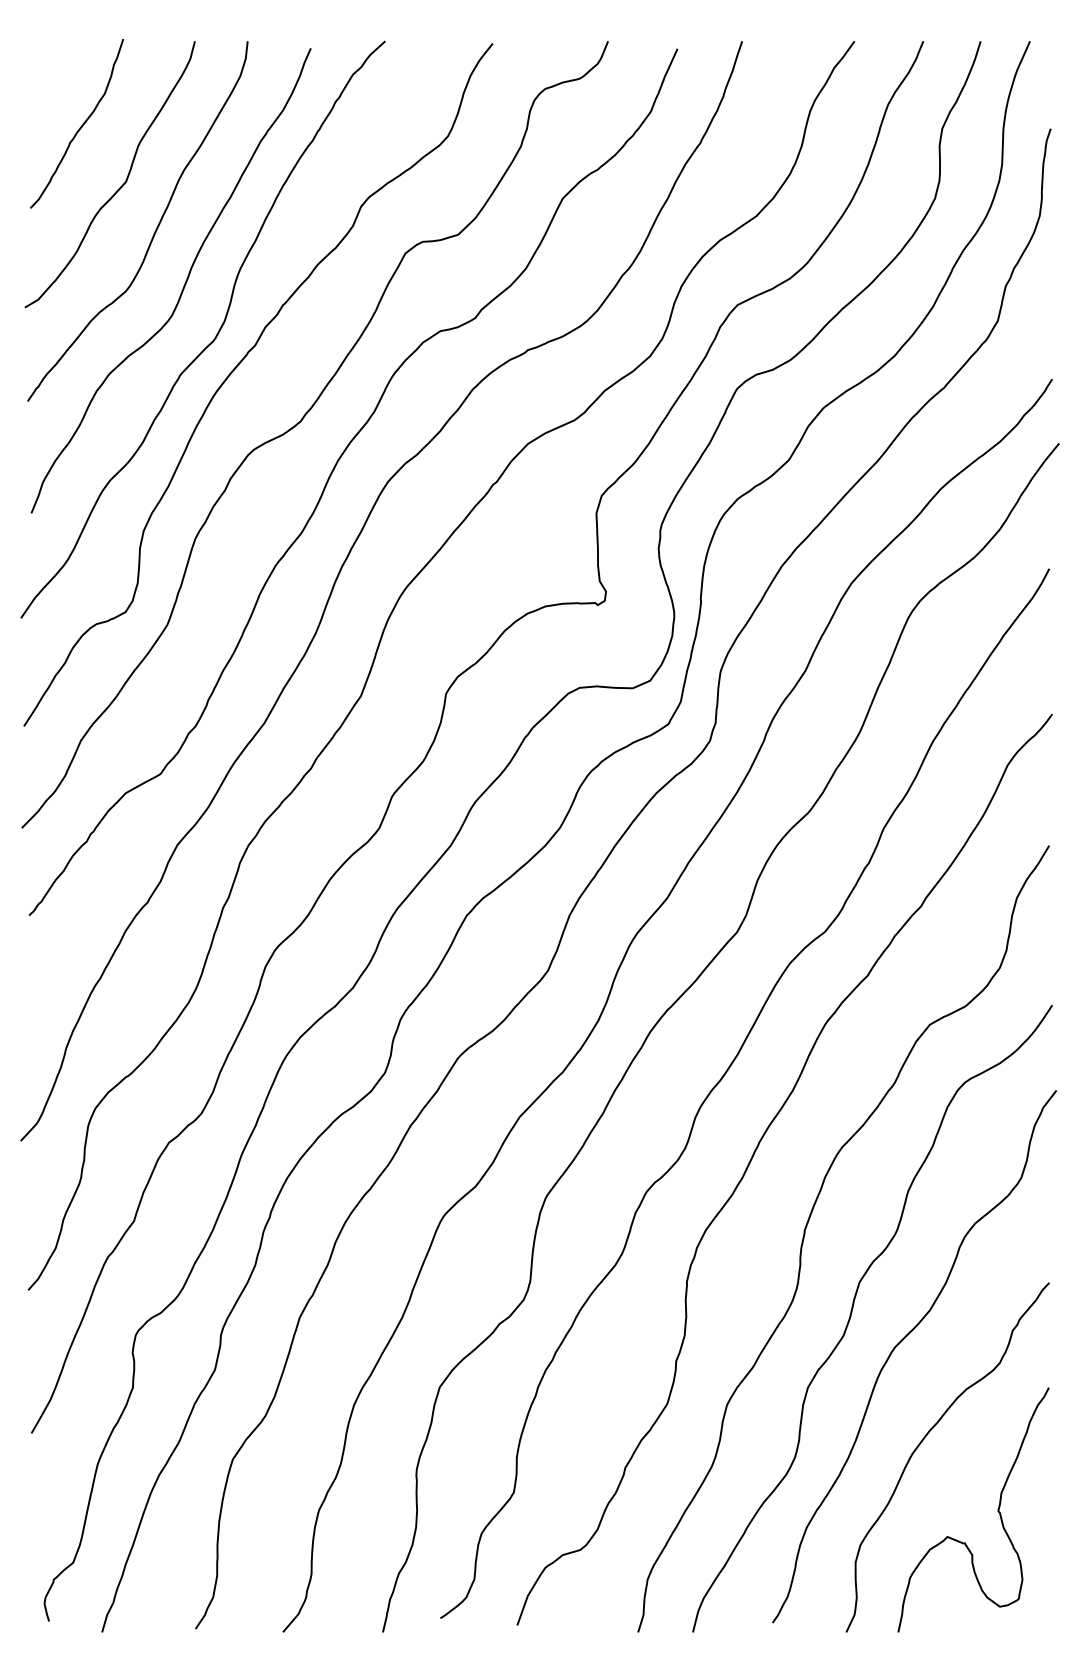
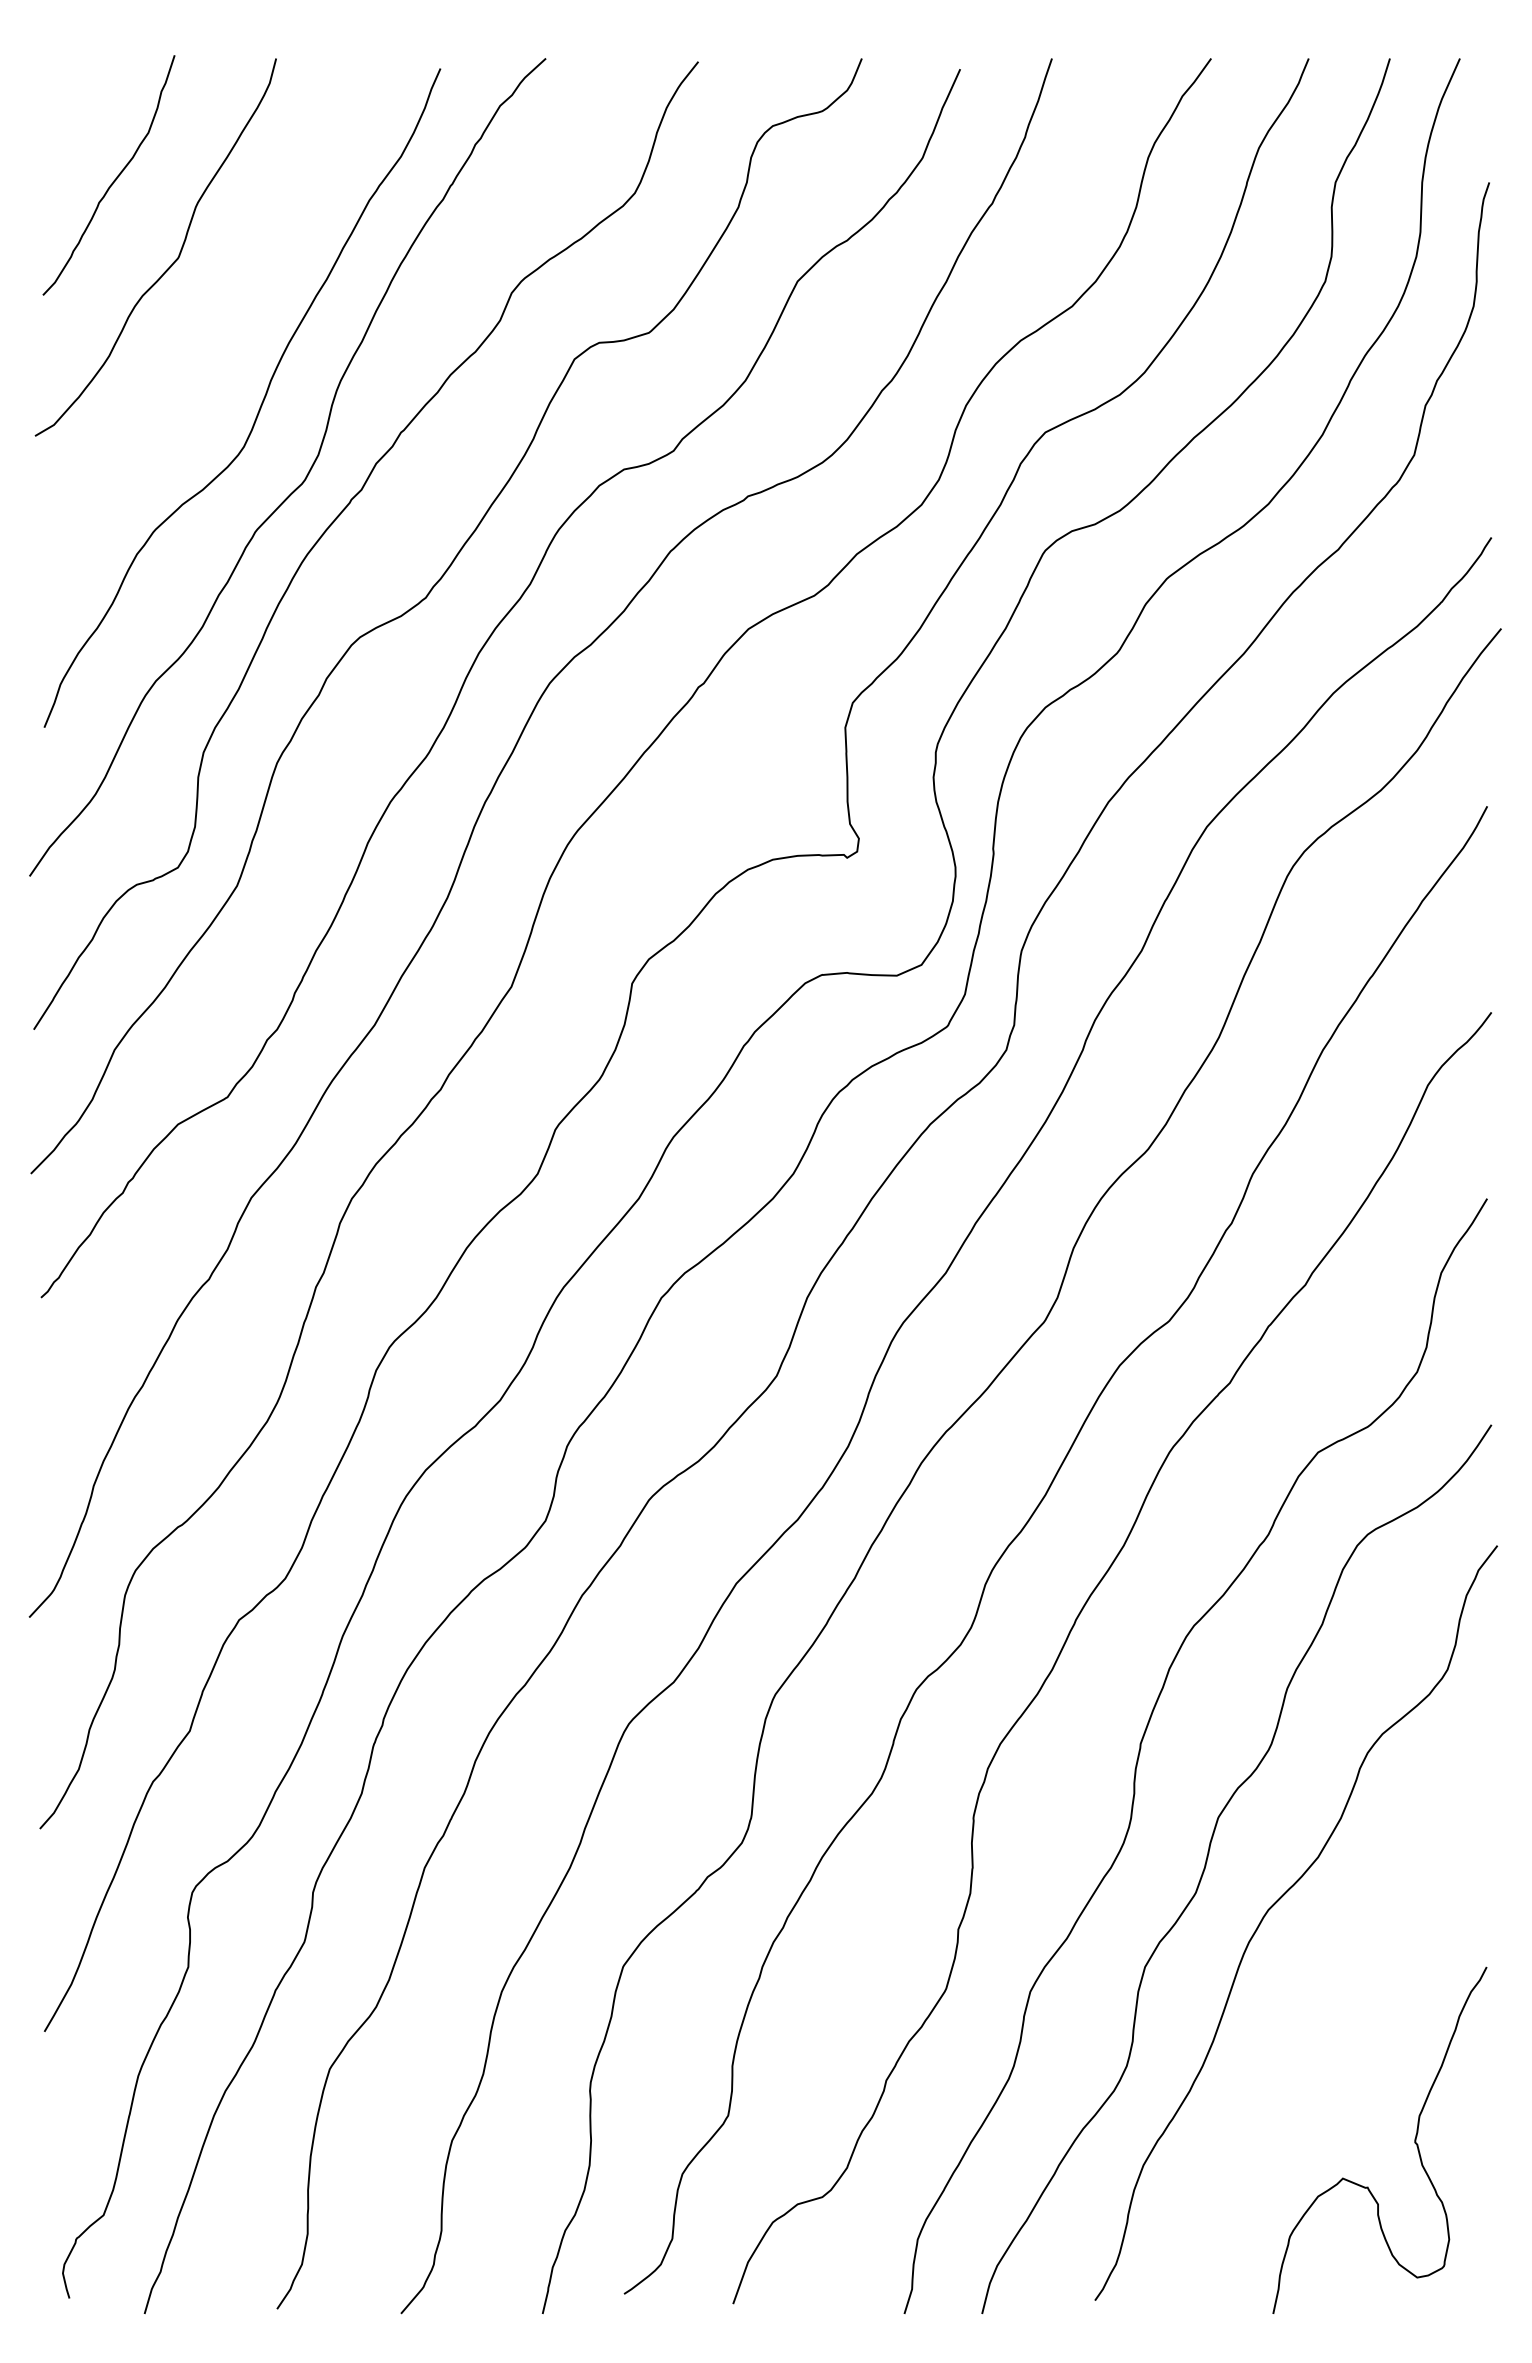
curve: (155, 229) -> (220, 325), removed
curve: (925, 1438) -> (1311, 2039), removed

